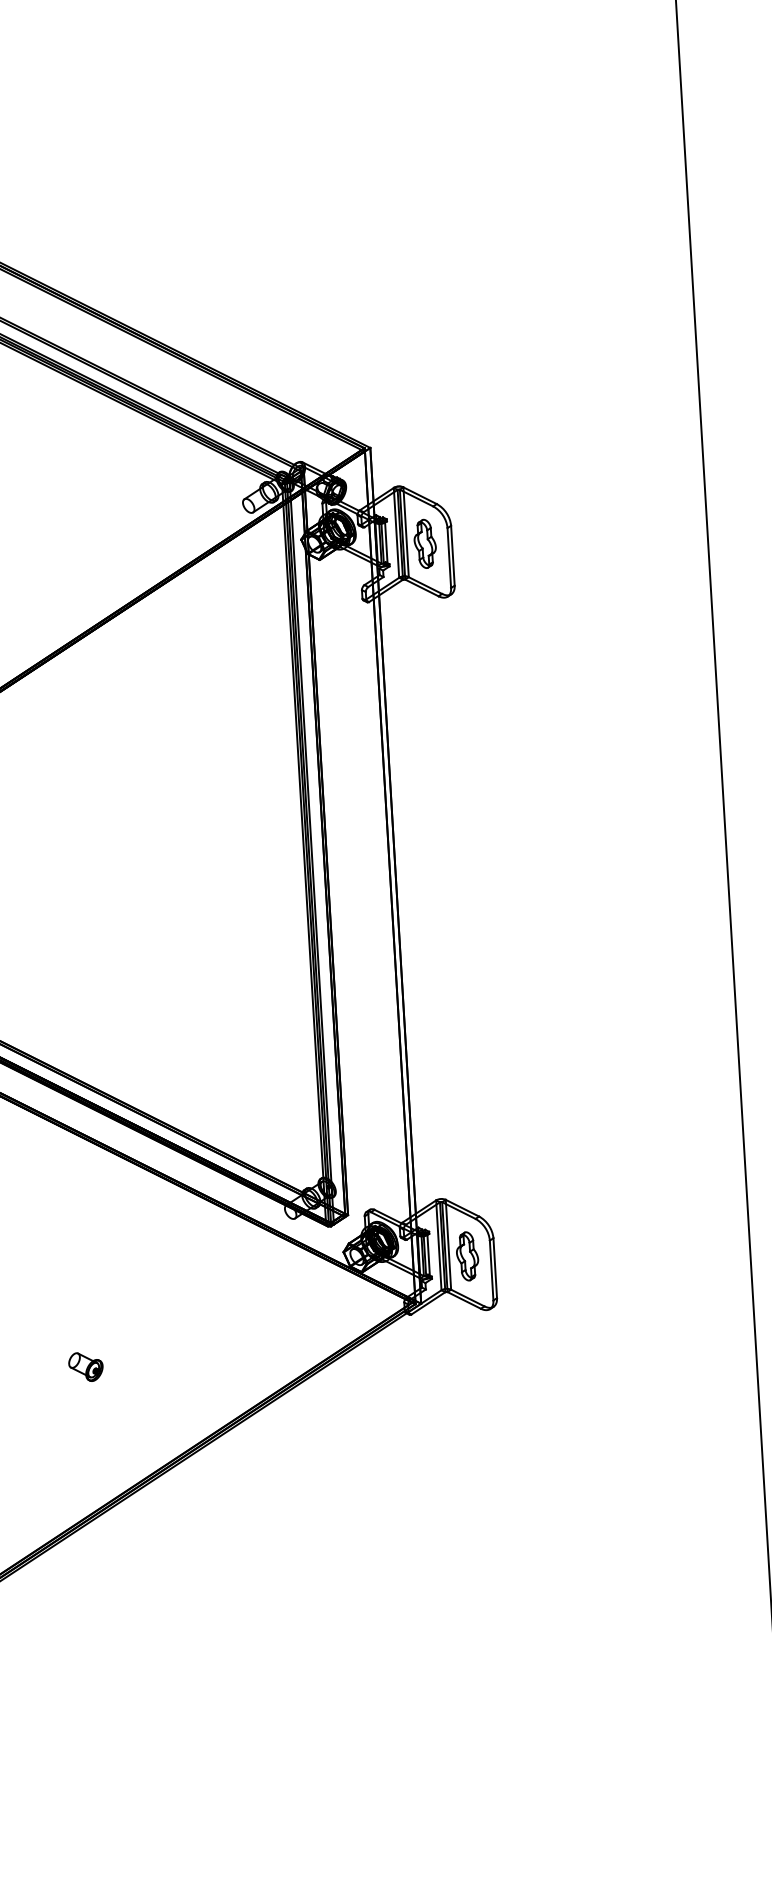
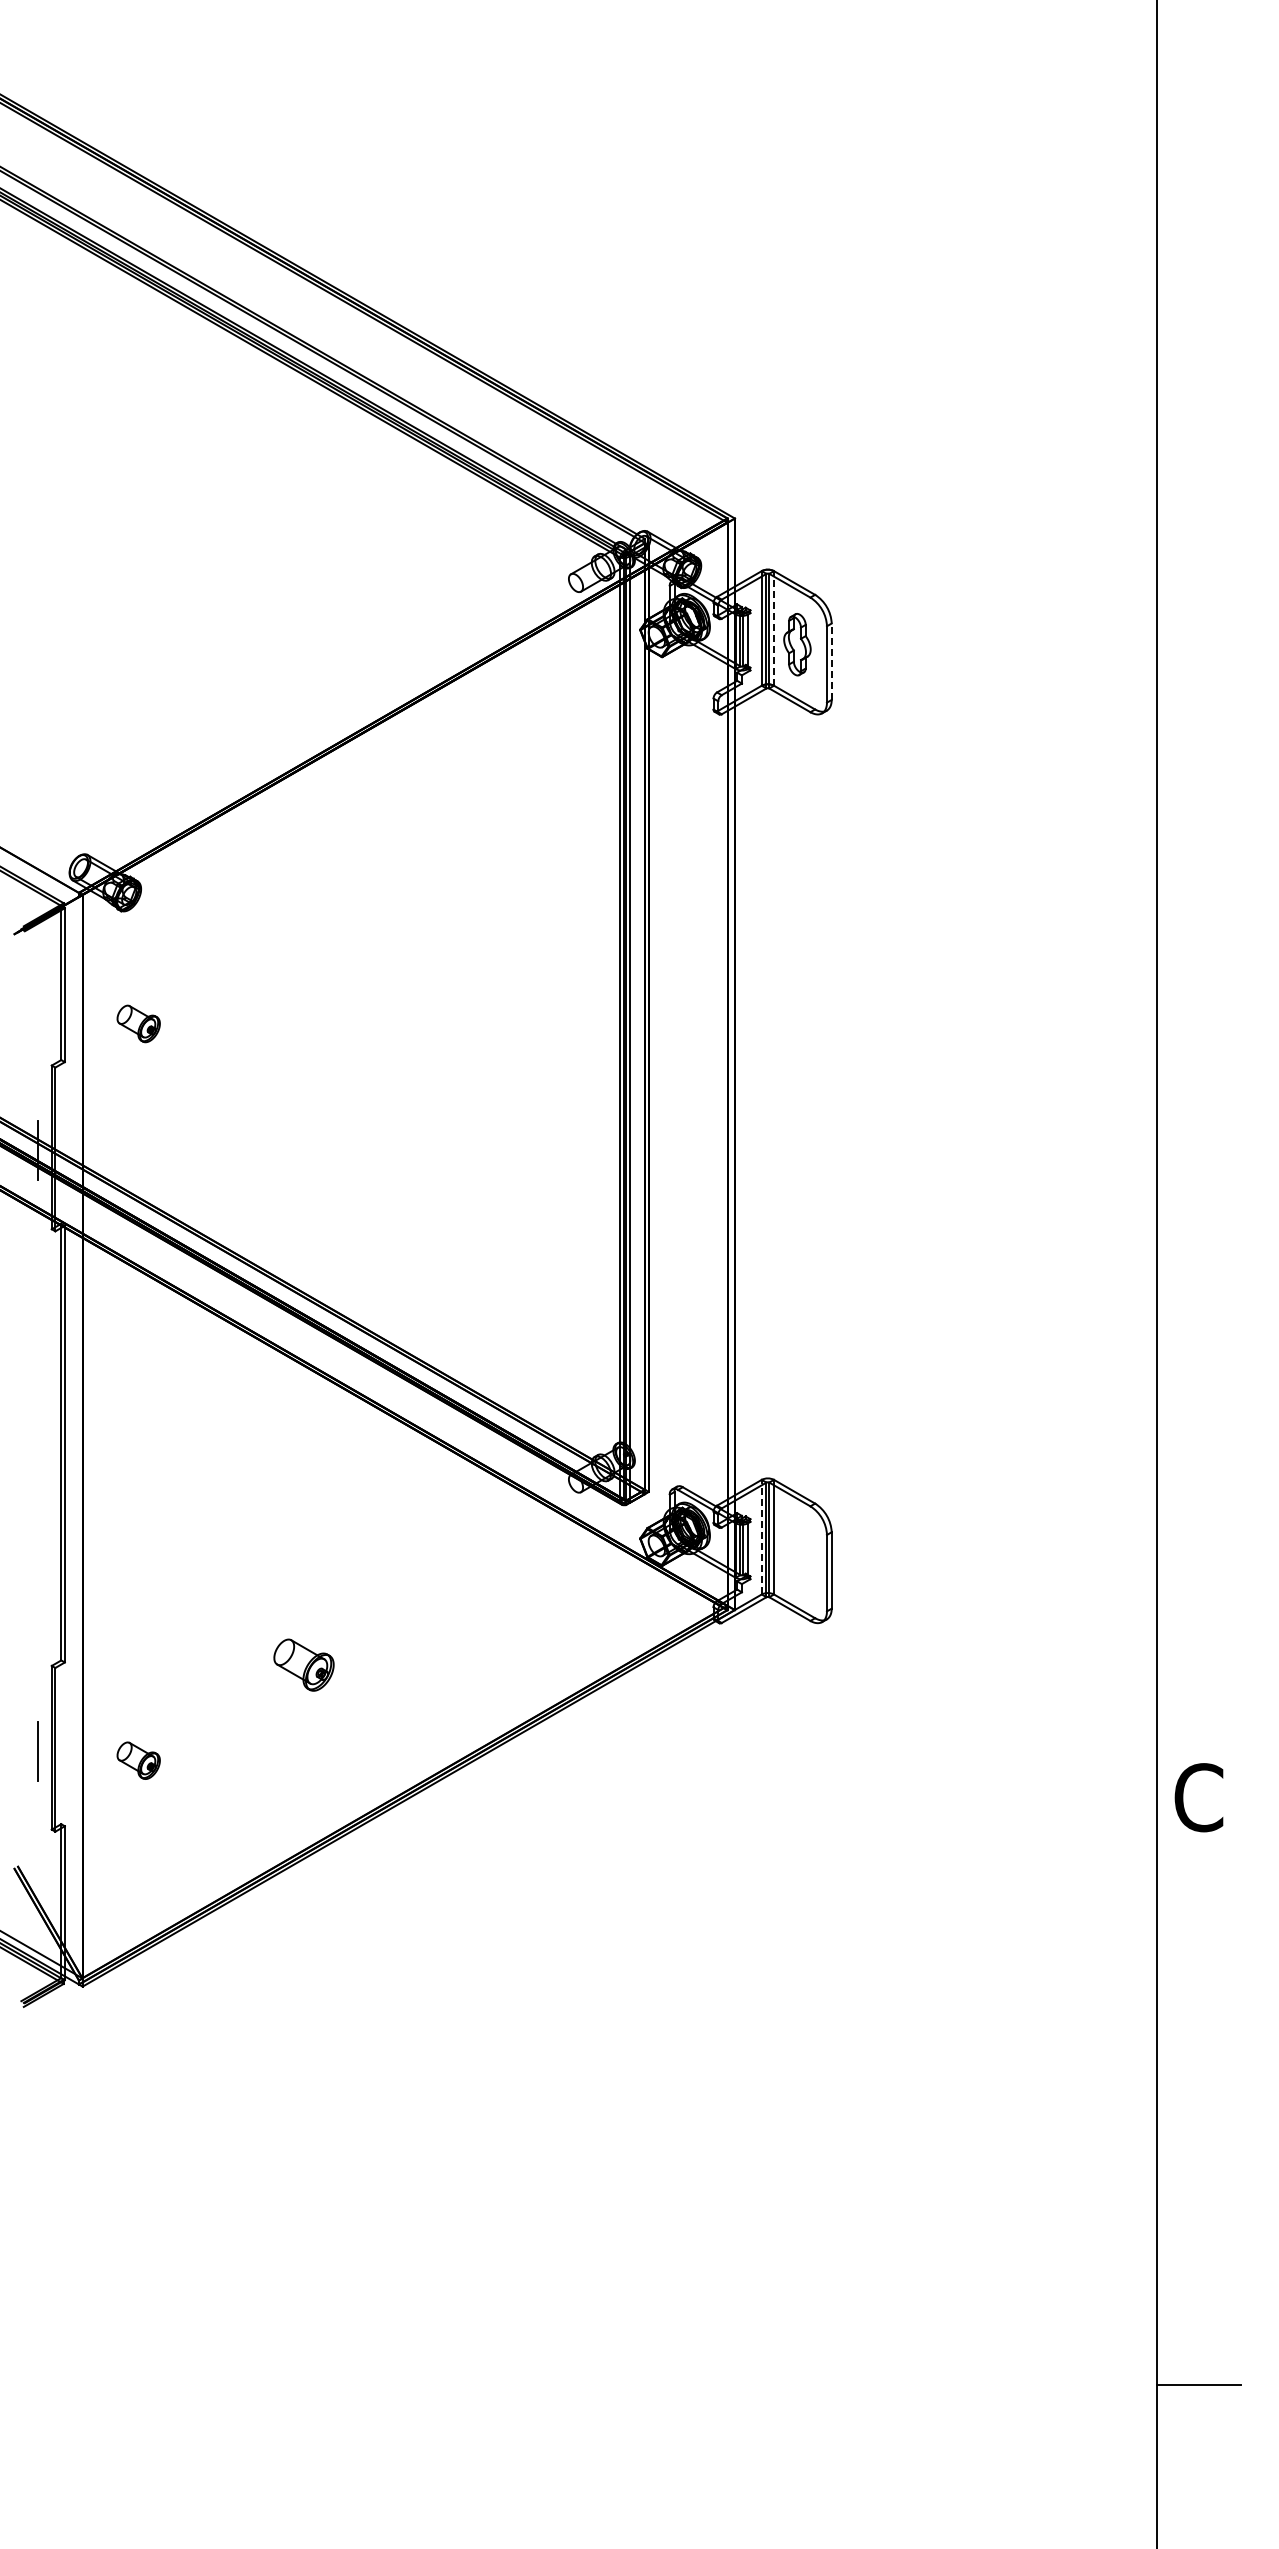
line: (406, 531) -> (774, 627), solid -> dashed
line: (452, 555) -> (831, 661), solid -> dashed
line: (438, 1244) -> (761, 1536), solid -> dashed
part: (467, 1256) -> (797, 1553), removed
part: (86, 1367) -> (304, 1665), size x1.4

